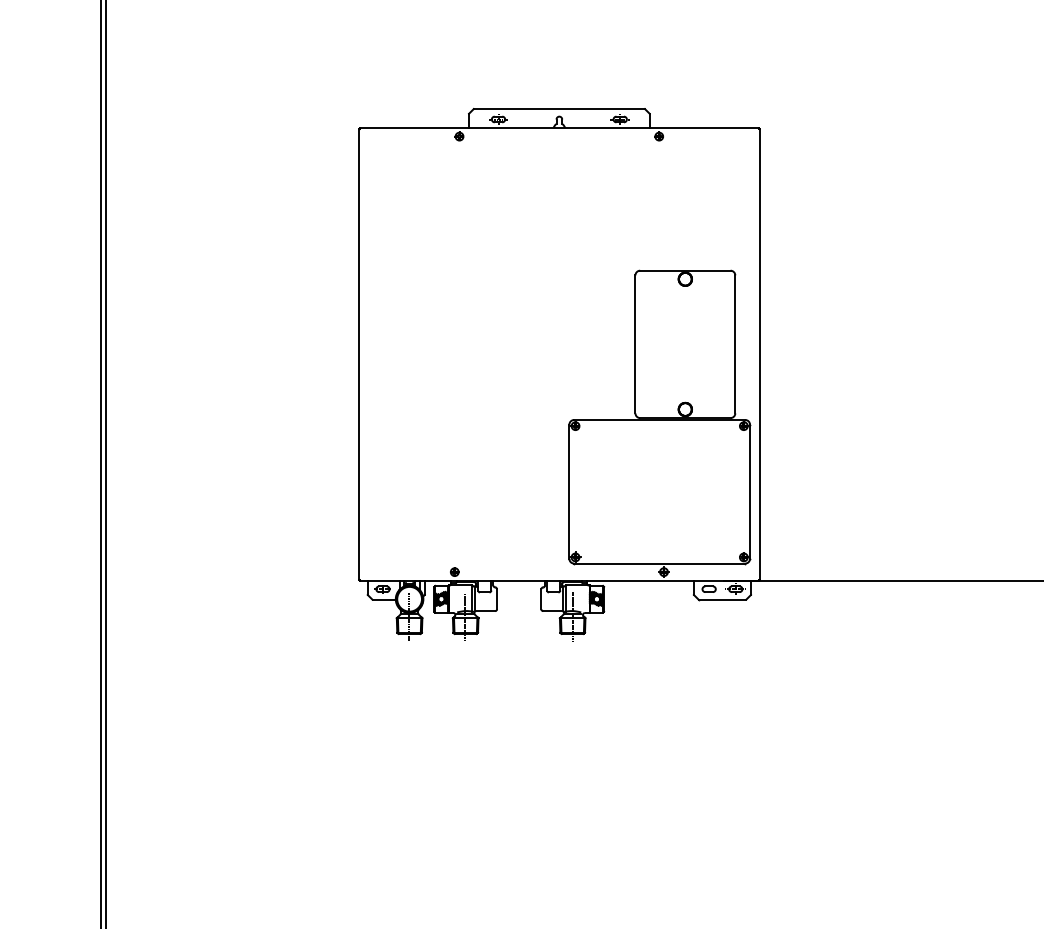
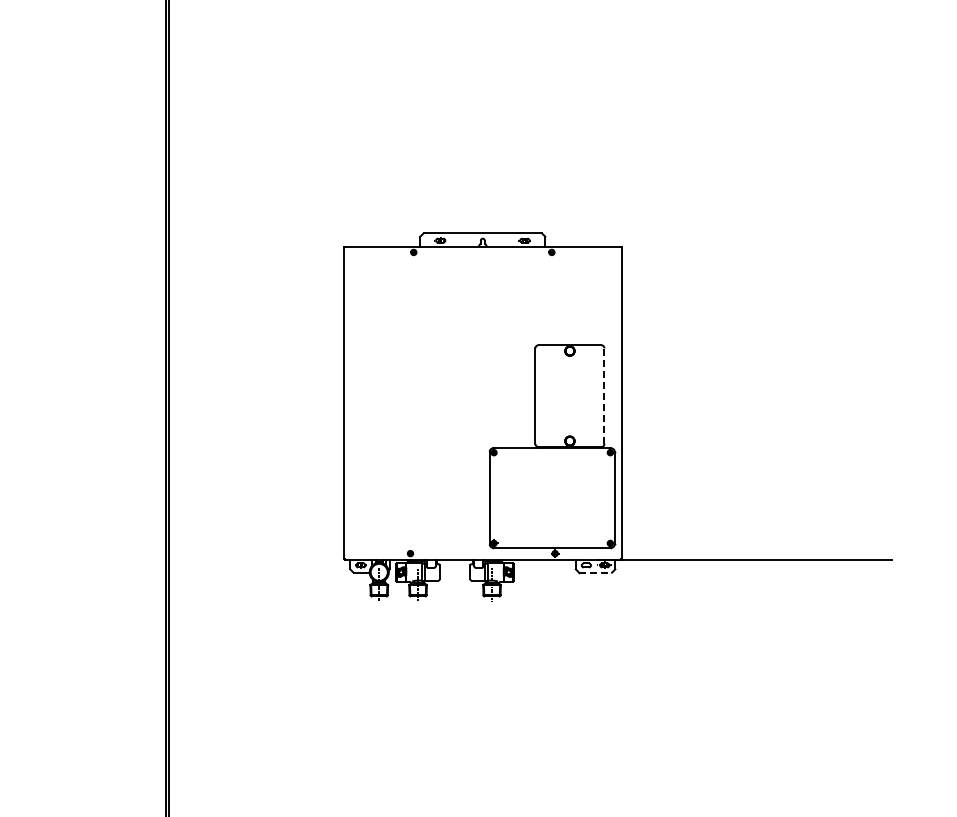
line: (735, 344) -> (604, 396), solid -> dashed
line: (723, 599) -> (596, 572), solid -> dashed

